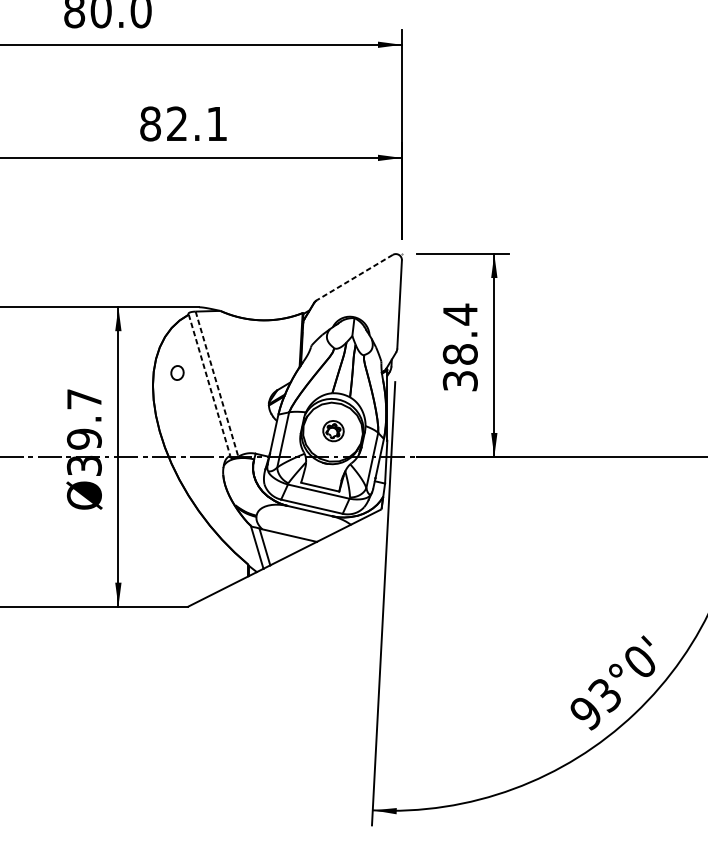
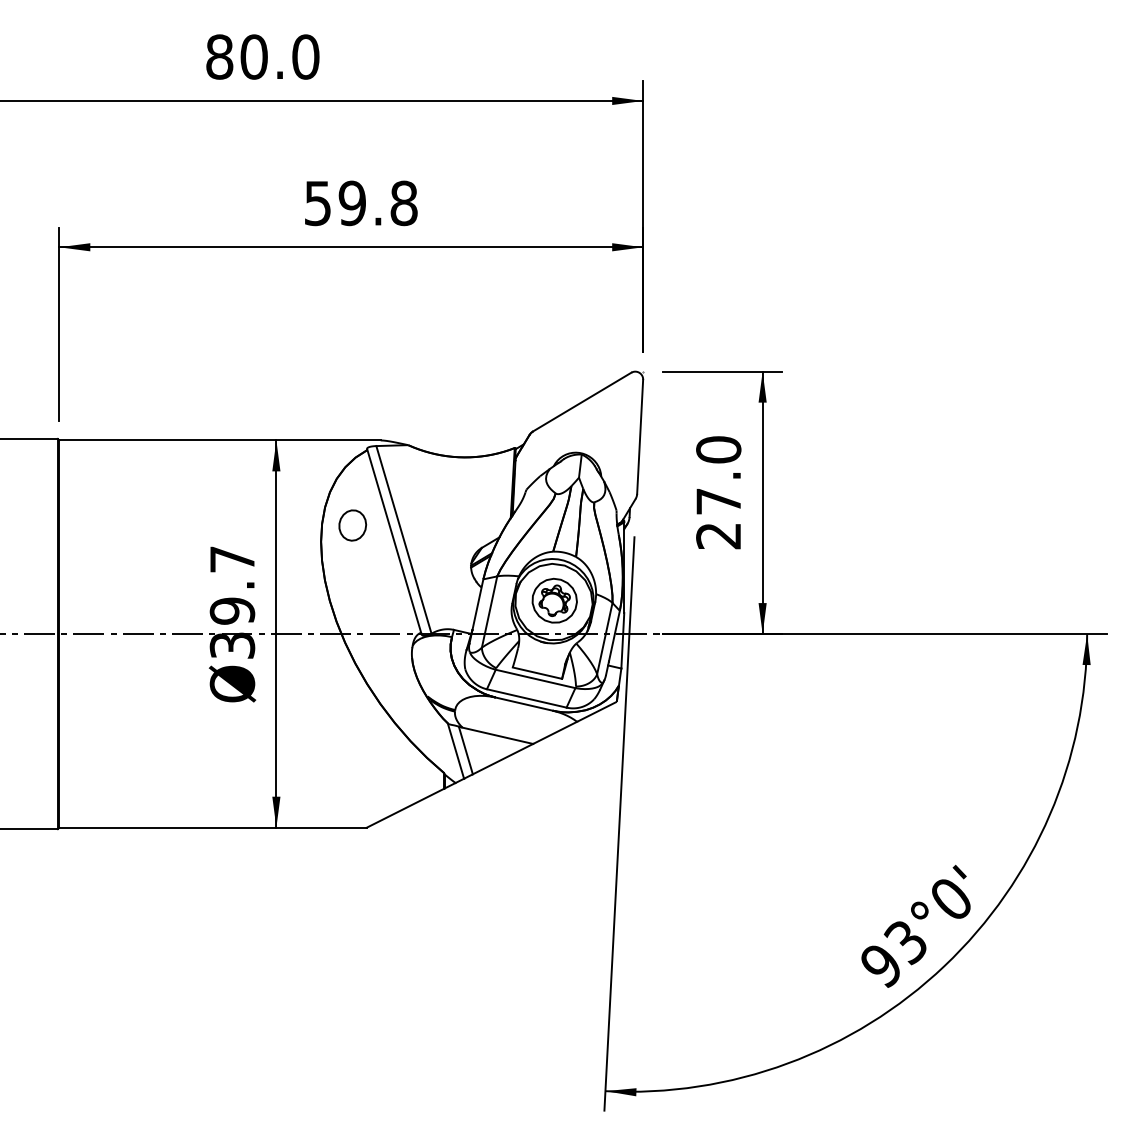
text: (183, 124) -> (360, 203), 82.1 -> 59.8
line: (354, 277) -> (581, 402), dashed -> solid
text: (460, 347) -> (718, 492), 38.4 -> 27.0
part: (177, 373) -> (352, 525), size x1.67
line: (216, 383) -> (403, 539), dashed -> solid
line: (209, 385) -> (394, 541), dashed -> solid
part: (333, 430) -> (554, 600), size x1.67

